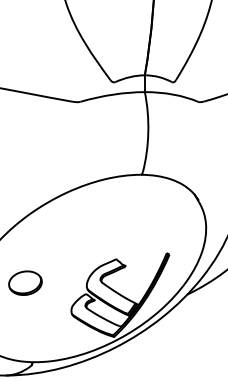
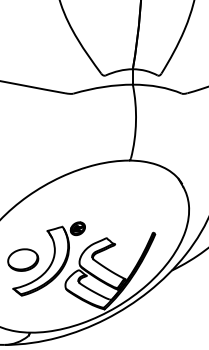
part: (53, 281) -> (48, 258), added

